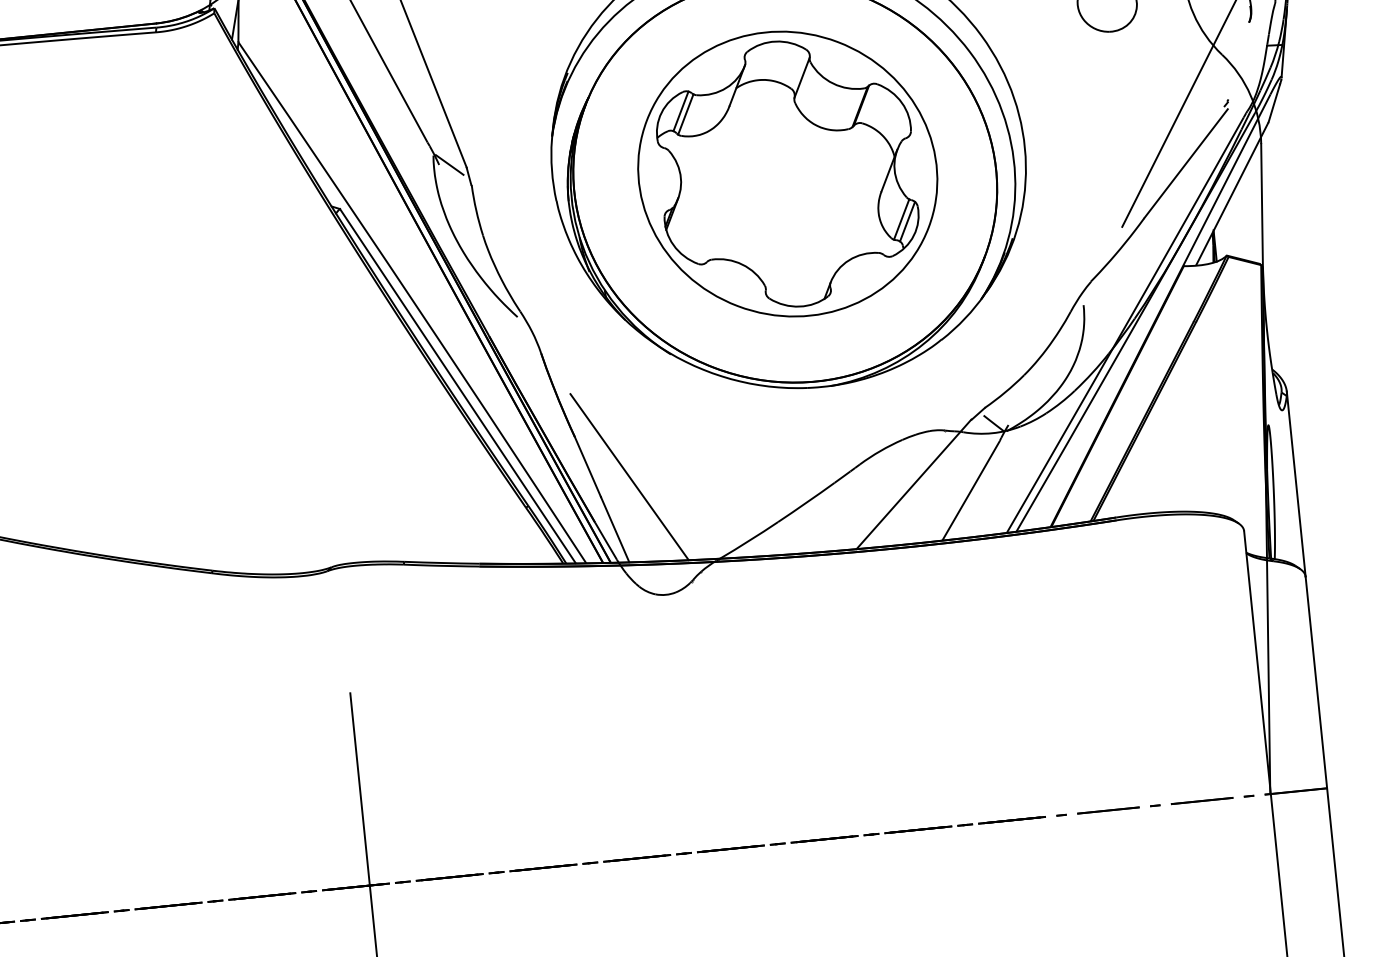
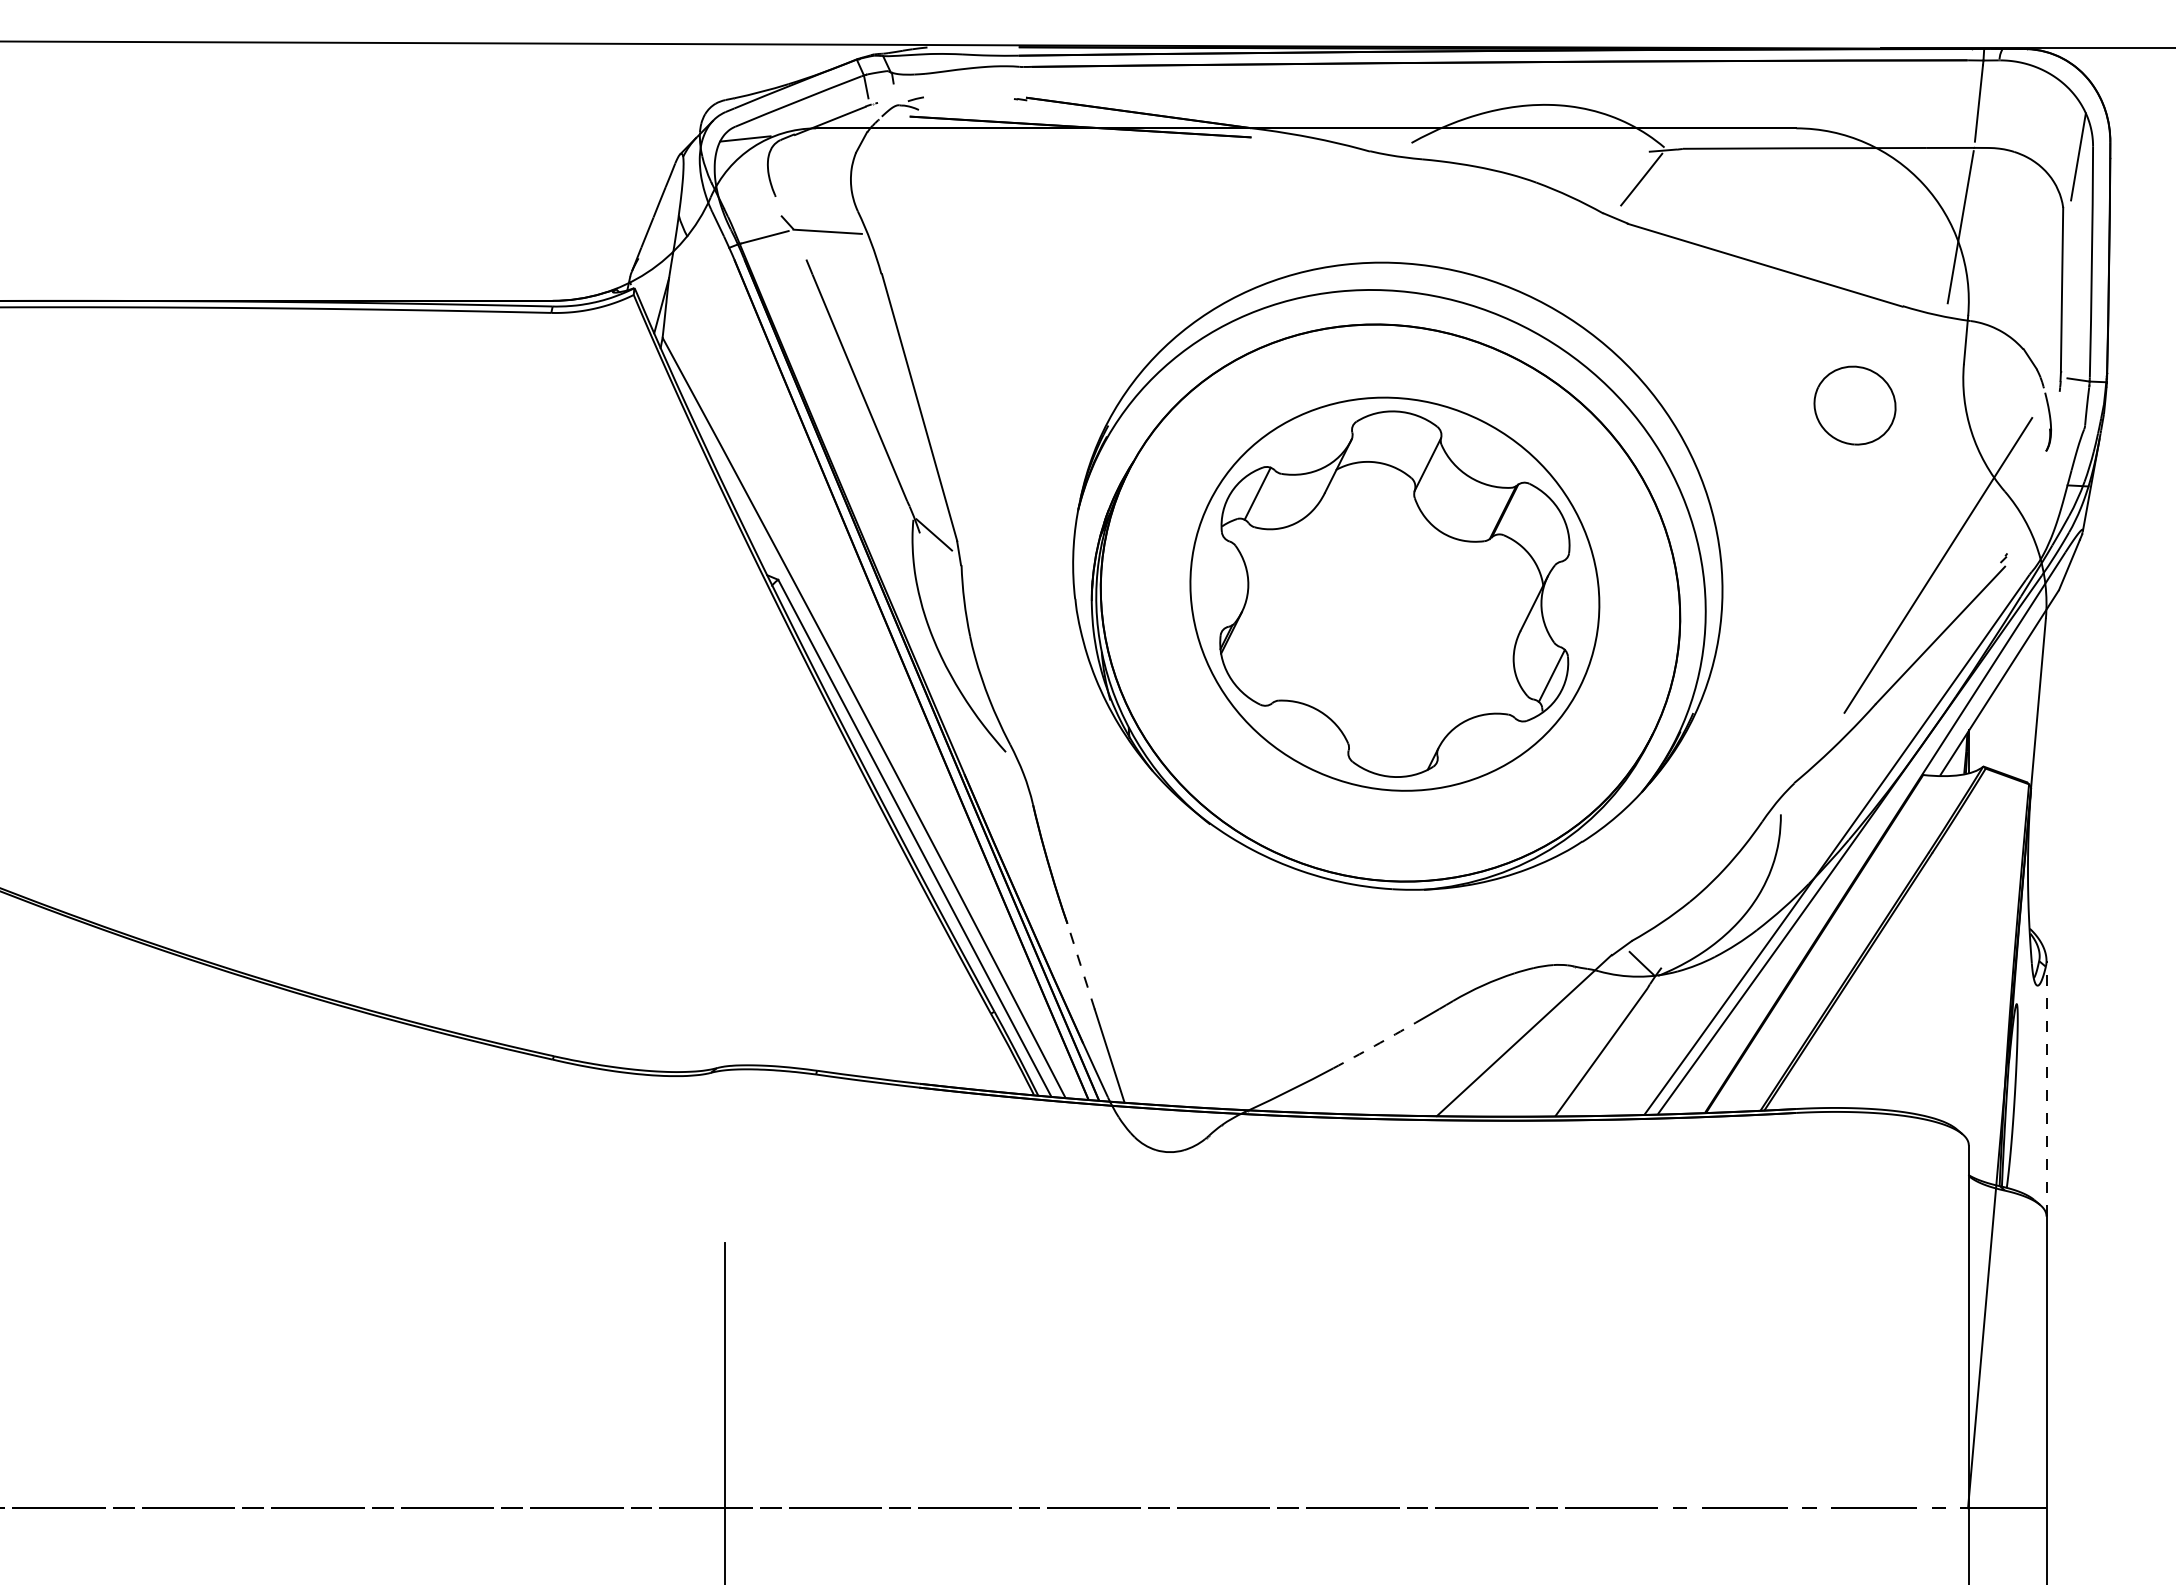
line: (685, 114) -> (1263, 498), removed
line: (901, 219) -> (1543, 671), removed
line: (588, 466) -> (1081, 966), solid -> dashed
line: (629, 476) -> (1136, 985), removed
line: (1296, 484) -> (2046, 1088), solid -> dashed
arc: (806, 502) -> (1374, 1045), solid -> dashed

